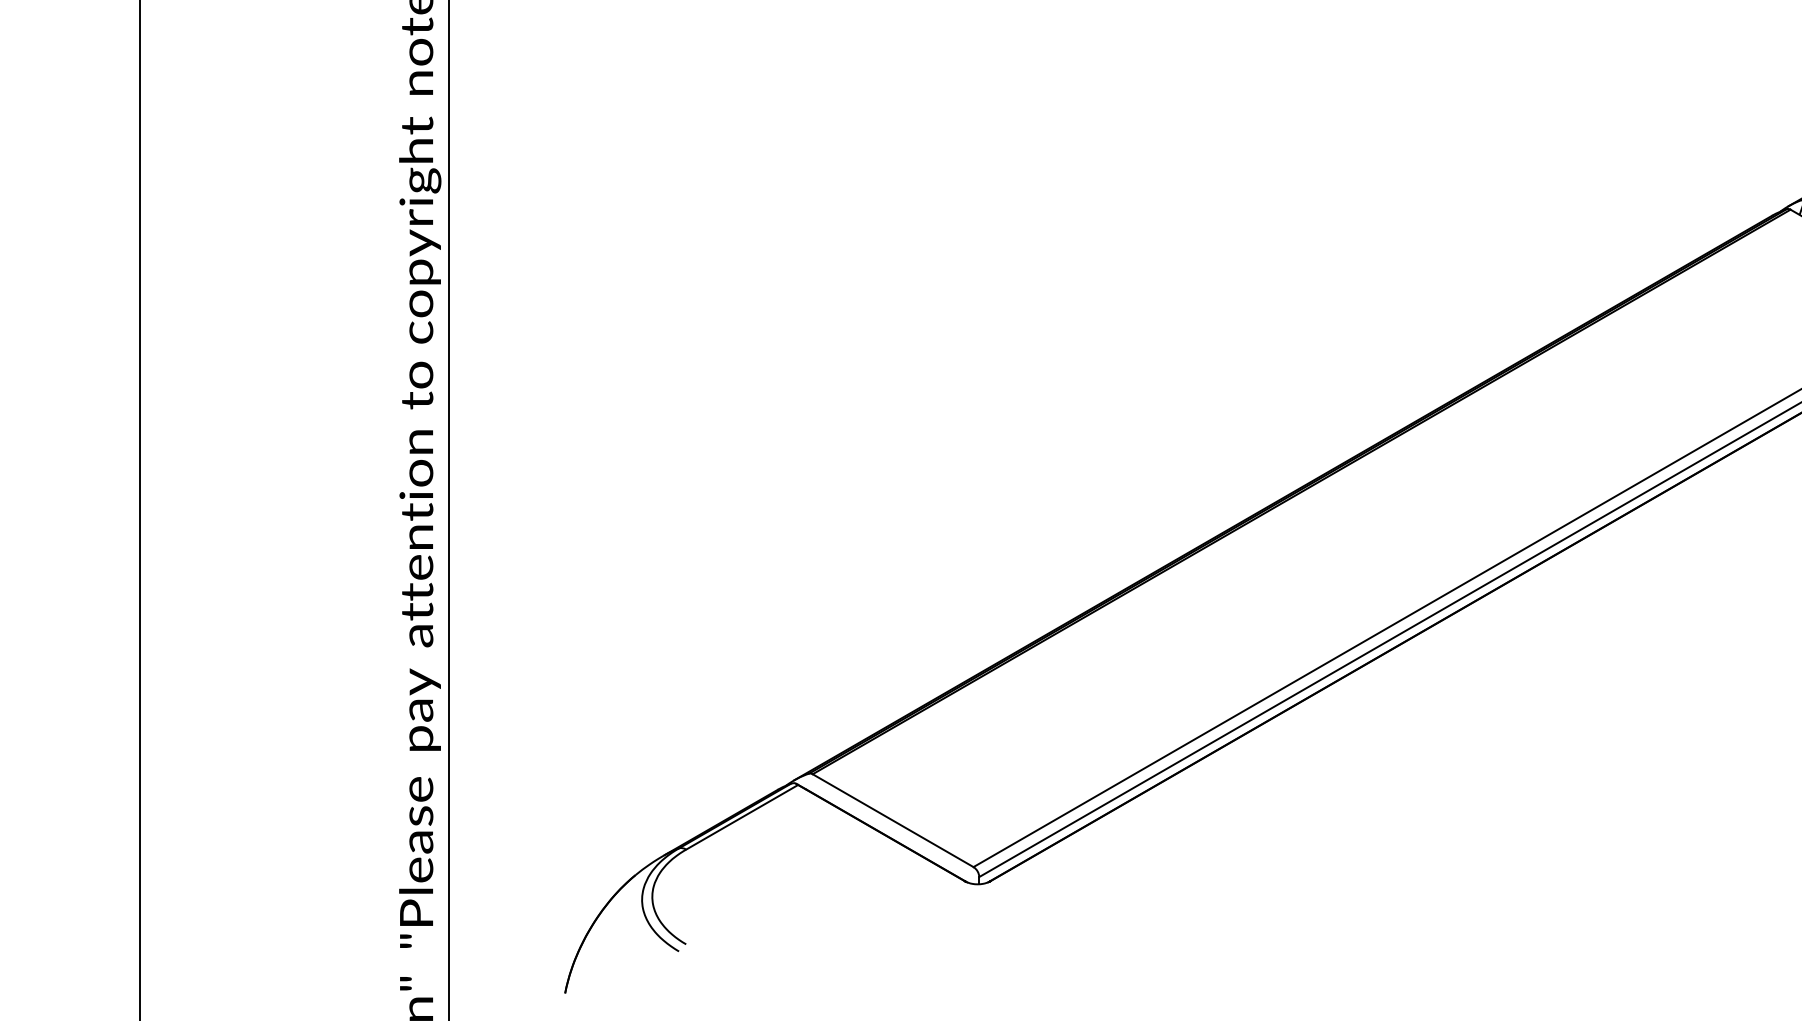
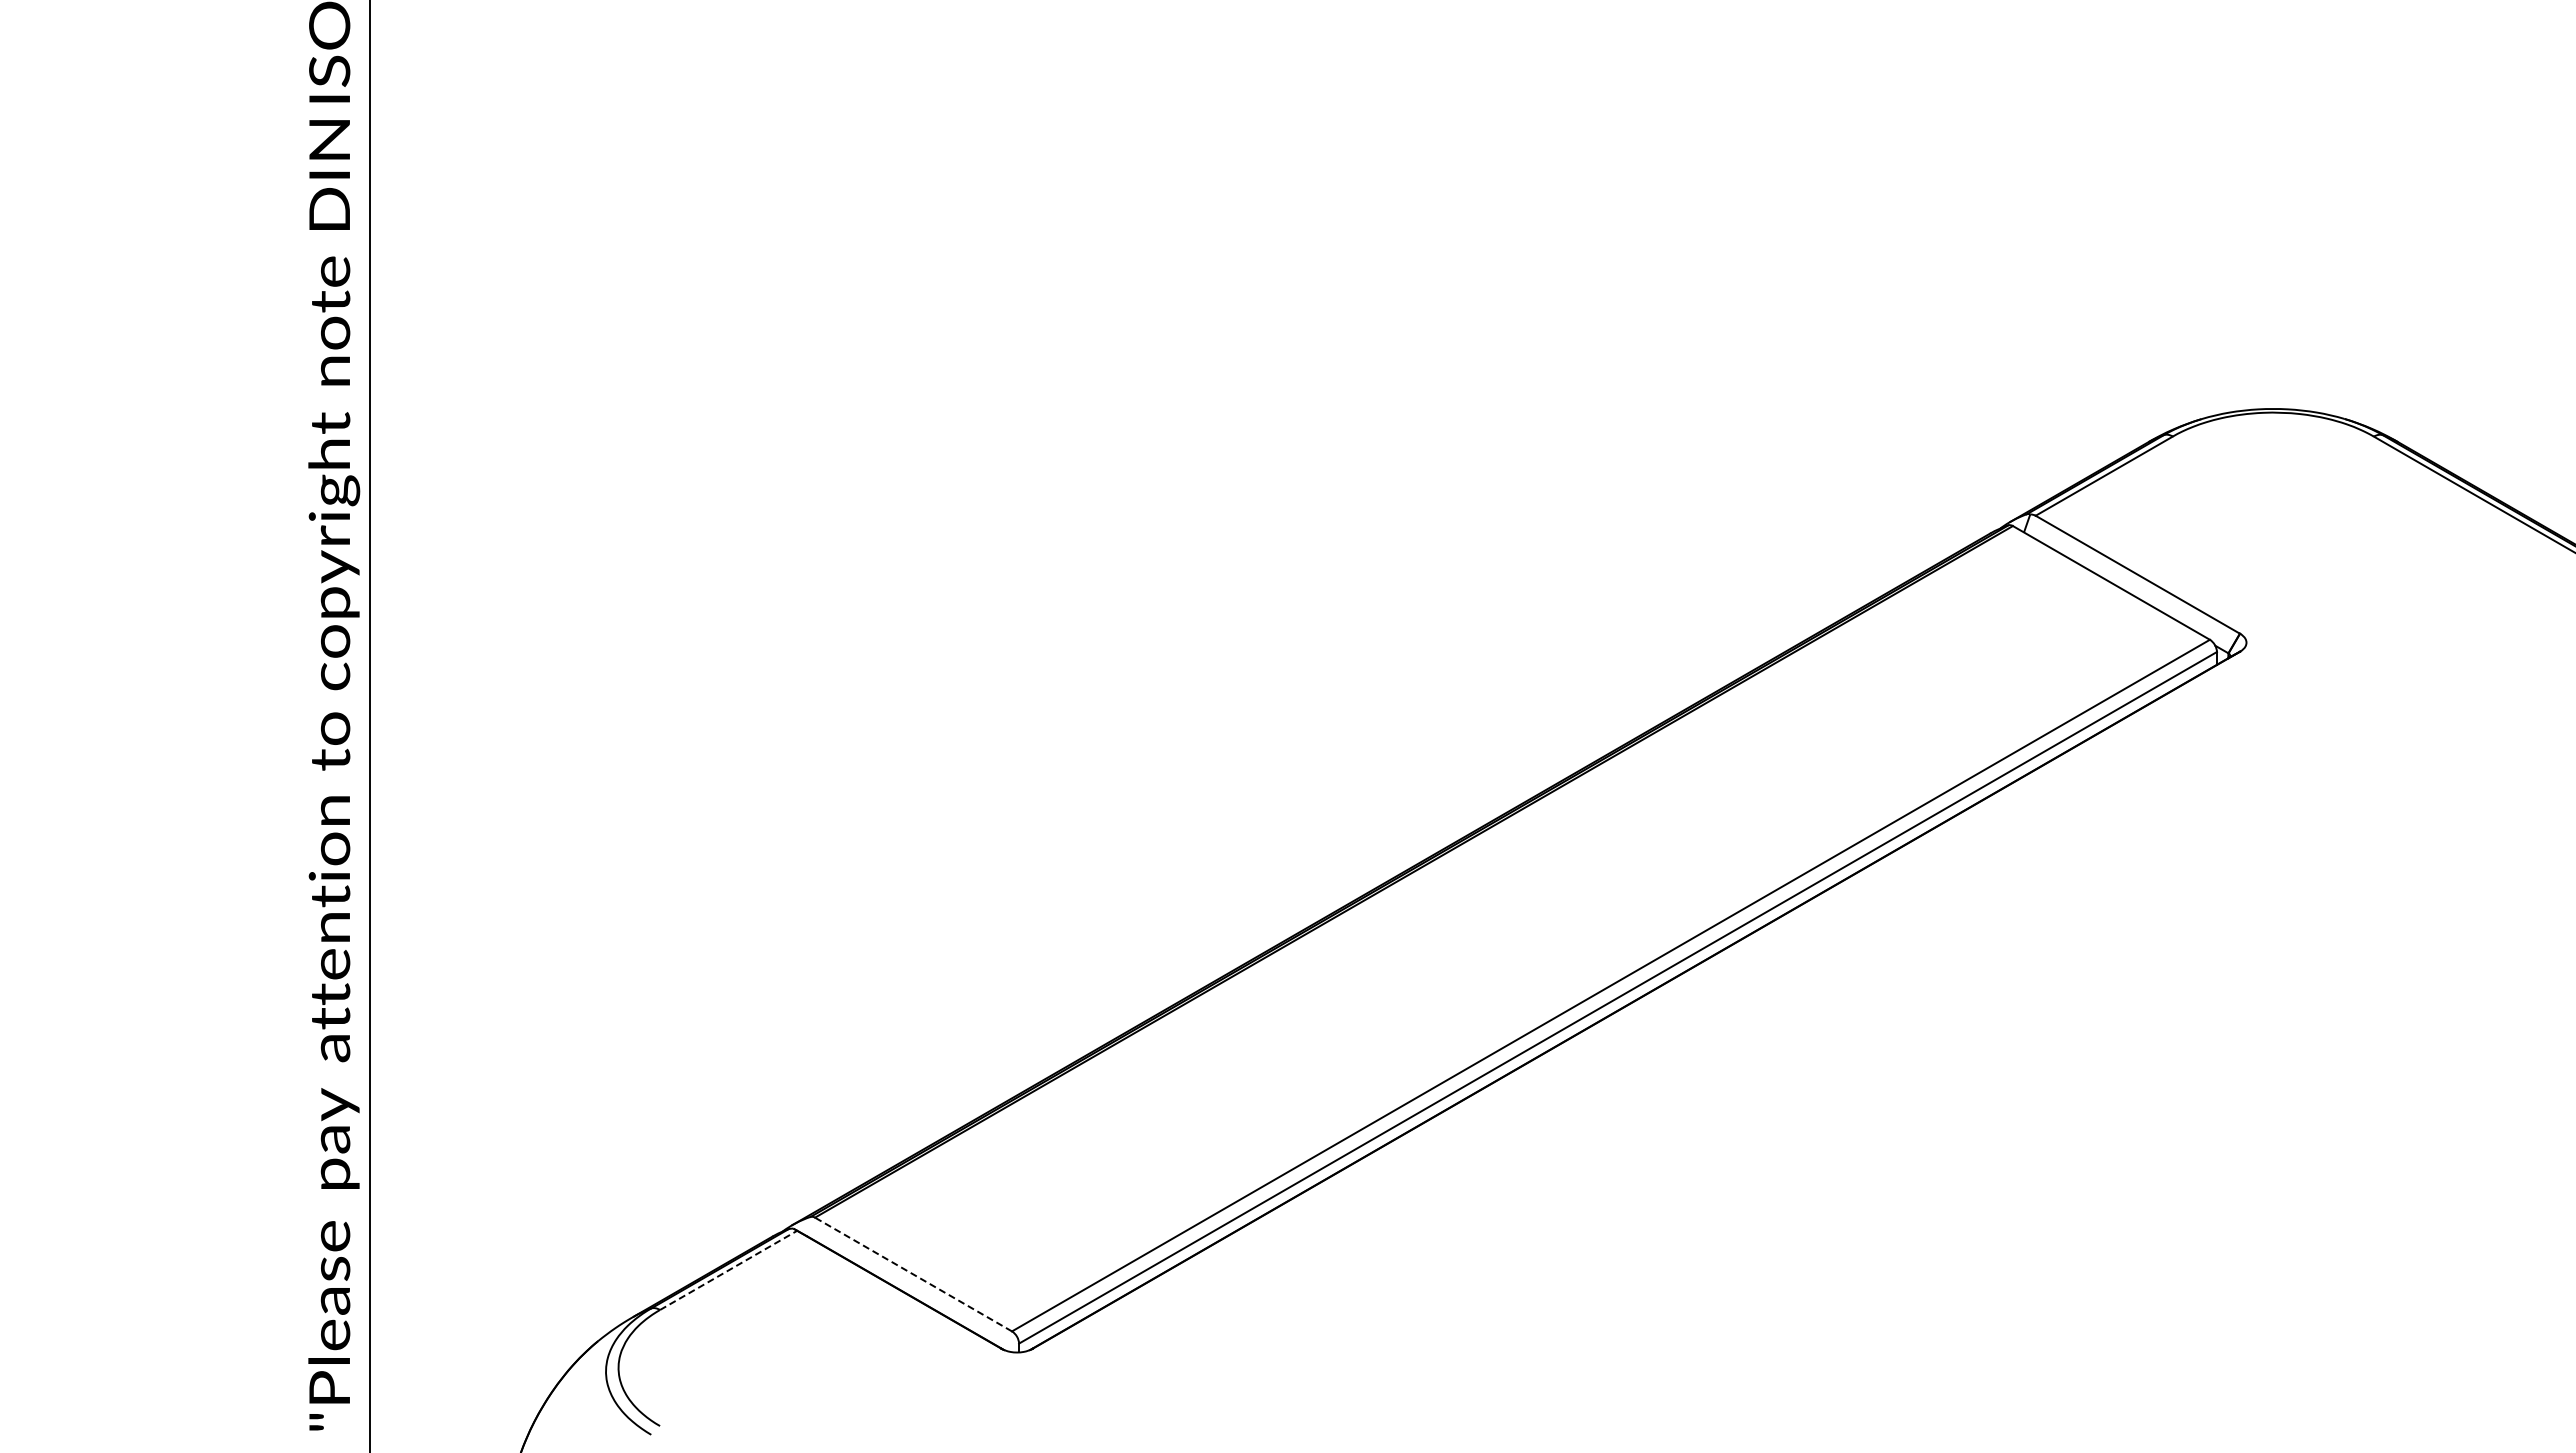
line: (742, 817) -> (729, 1270), solid -> dashed
line: (893, 820) -> (913, 1274), solid -> dashed

